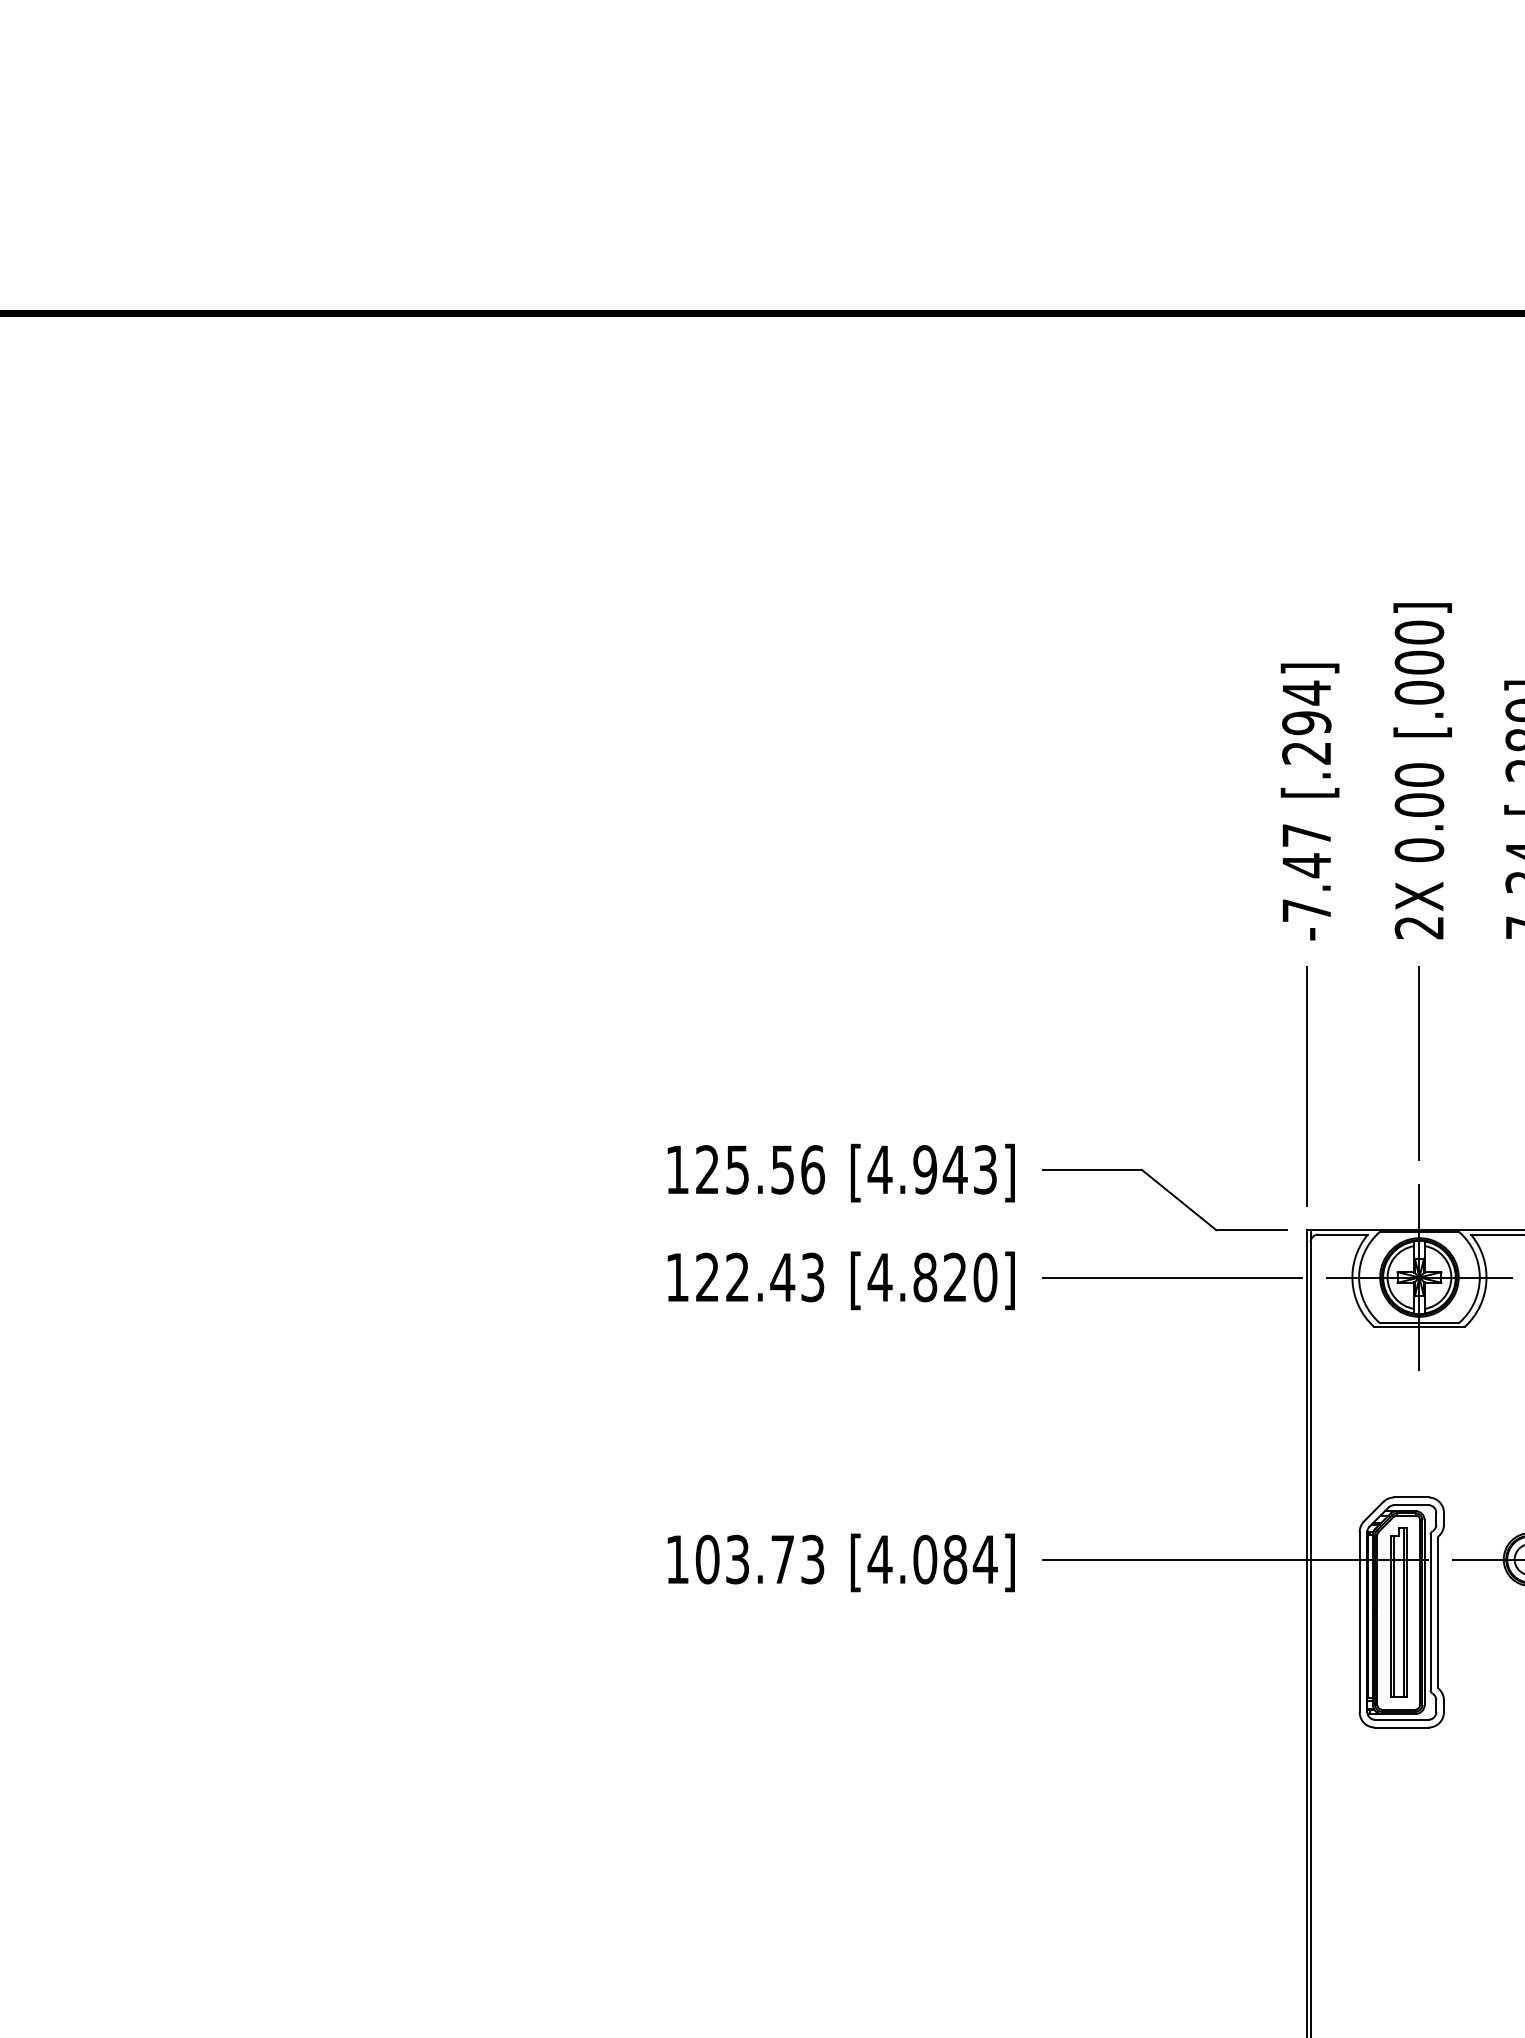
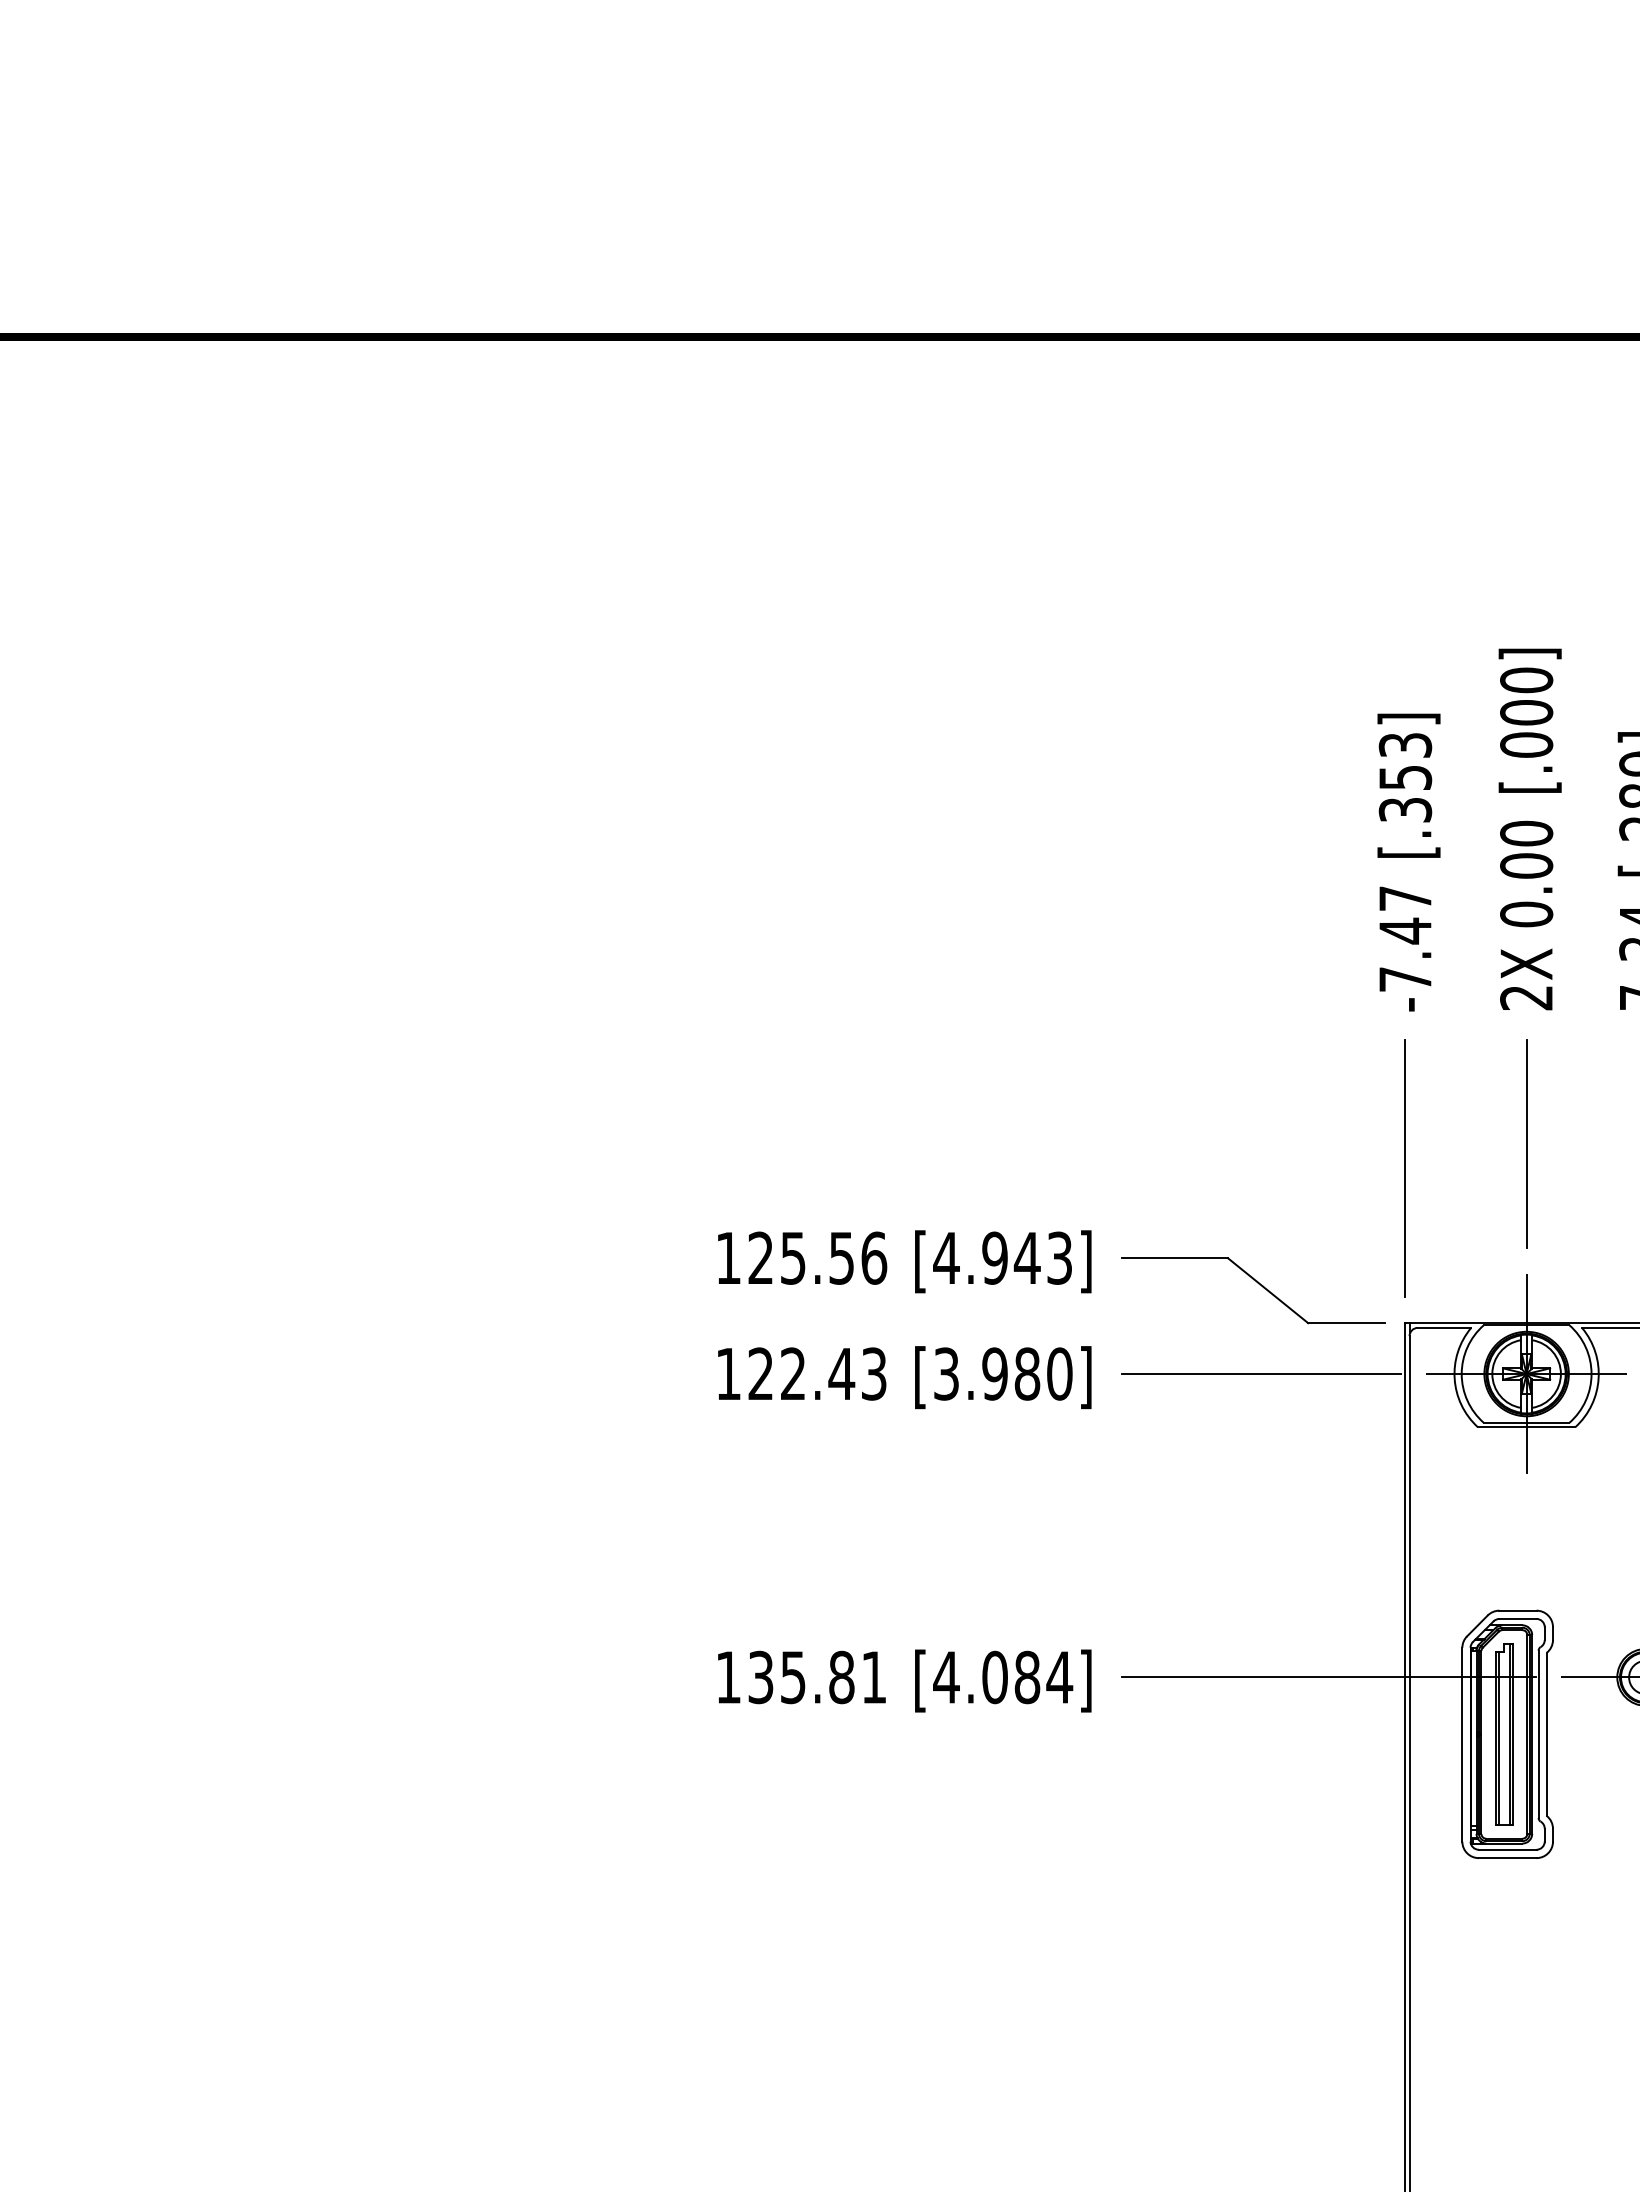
text: (1306, 722) -> (1405, 777), [.294] -> [.353]
text: (917, 1276) -> (986, 1373), [4.820] -> [3.980]
text: (760, 1559) -> (817, 1677), 103.73 -> 135.81

